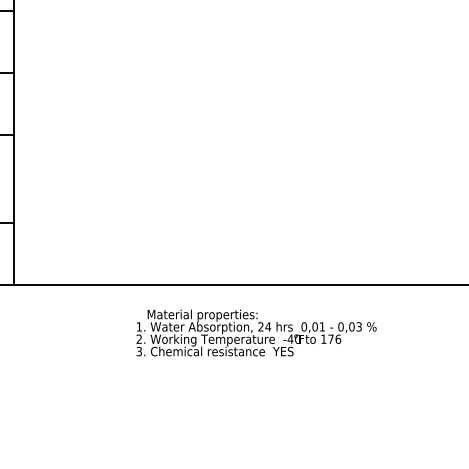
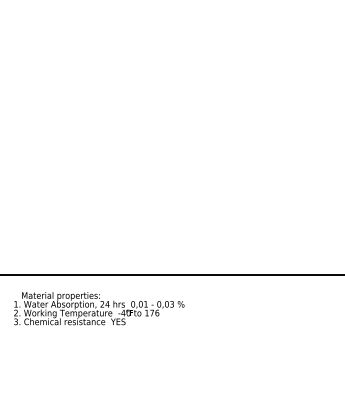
text: (256, 332) -> (99, 308), moved

